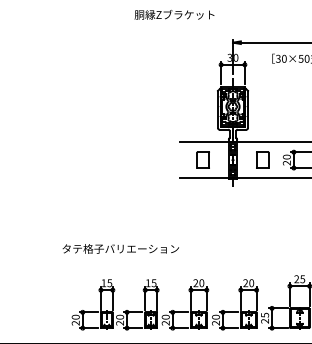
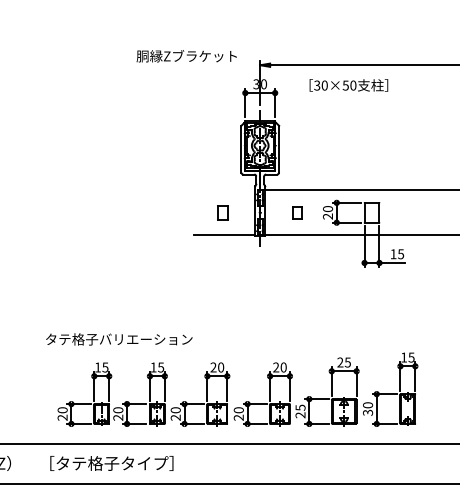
text: (174, 15) -> (186, 56), moved
line: (204, 142) -> (224, 190), removed
part: (202, 159) -> (222, 212), size x0.7
part: (262, 159) -> (297, 212), size x0.6
text: (121, 248) -> (119, 339), moved

